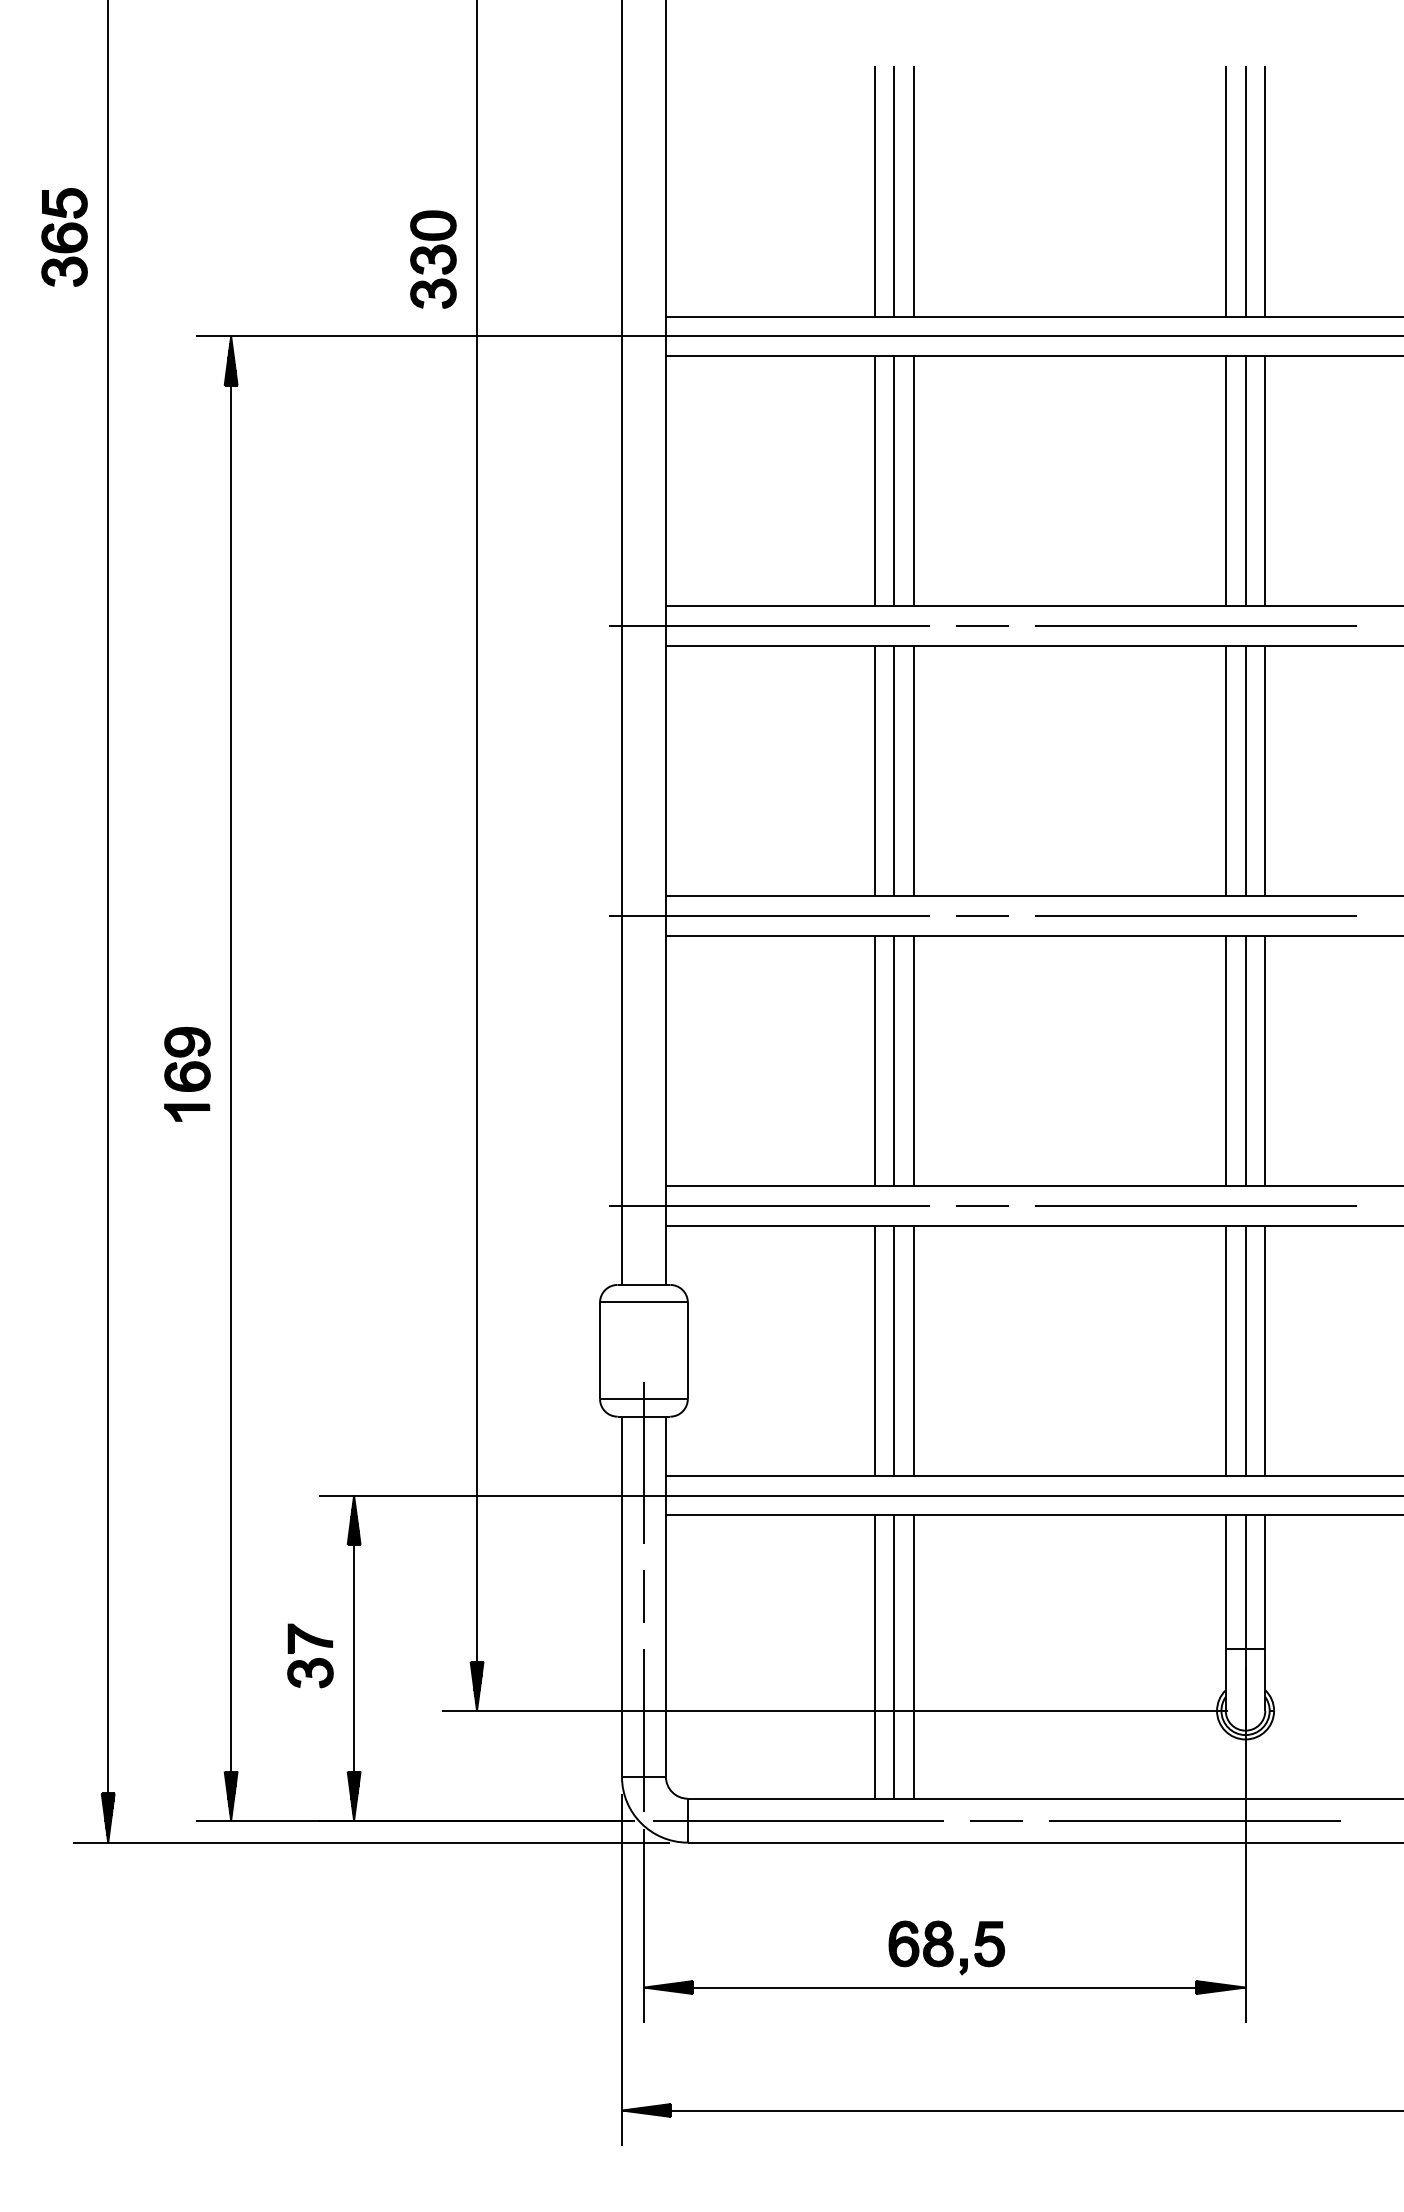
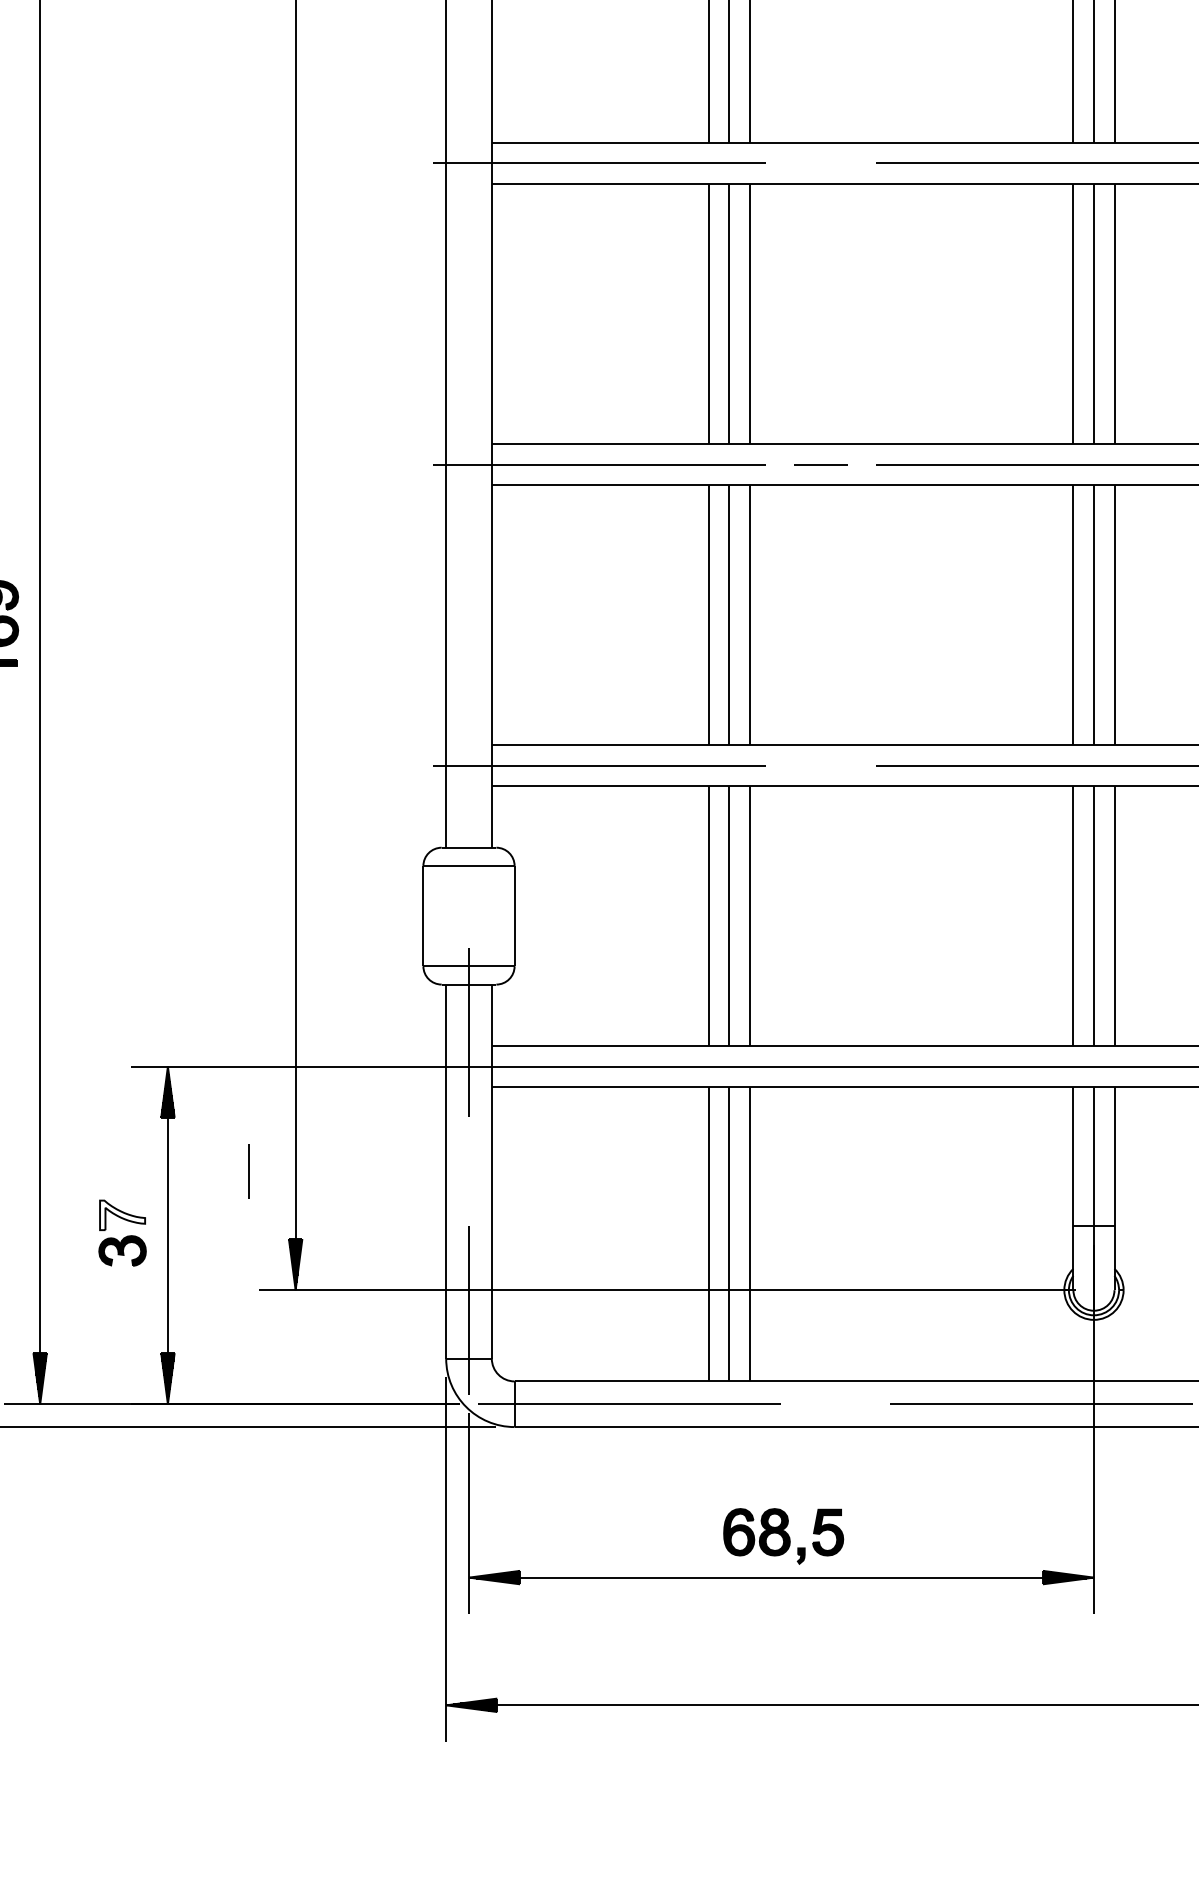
line: (982, 625) -> (820, 162), removed
line: (982, 1205) -> (820, 765), removed
line: (643, 1596) -> (248, 1171), moved
fill: (310, 1638) -> (122, 1214), removed
line: (996, 1820) -> (835, 1404), removed

